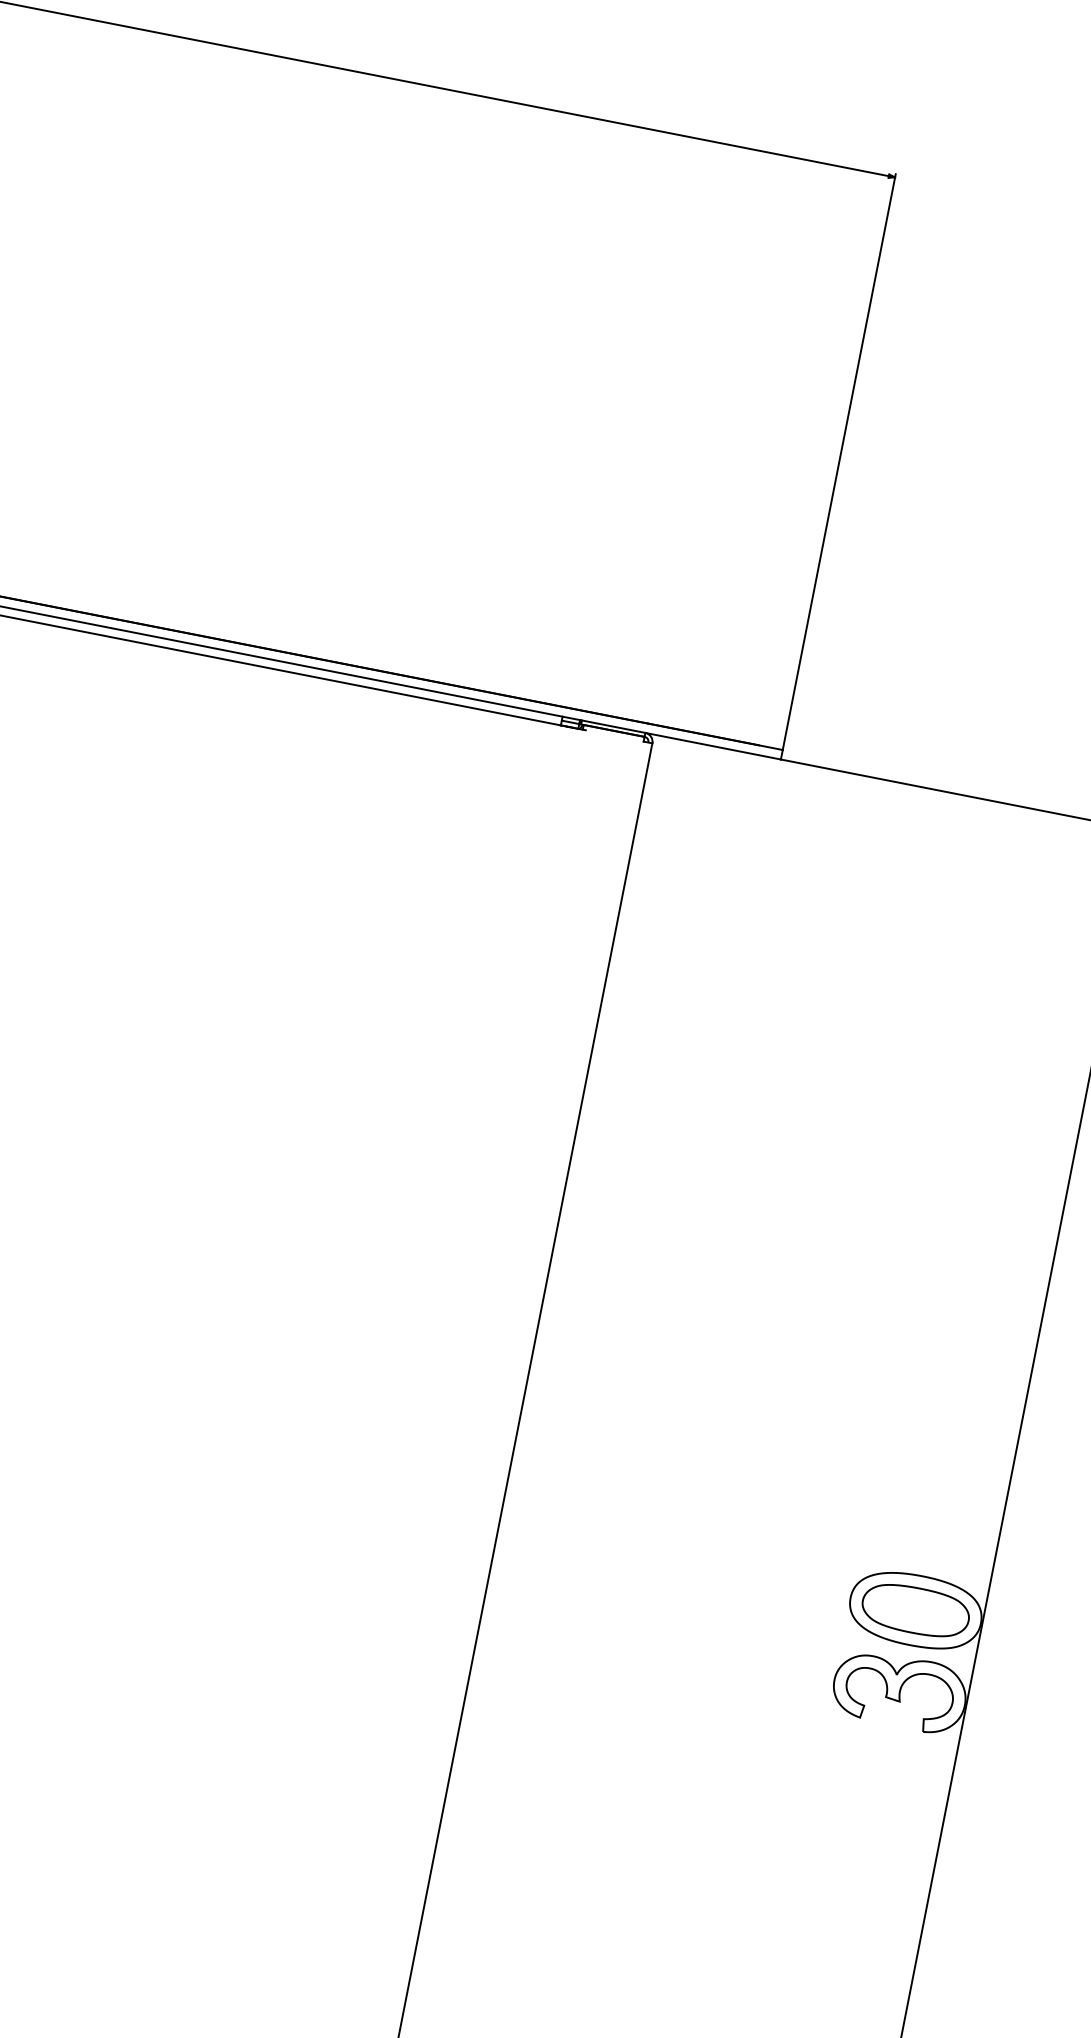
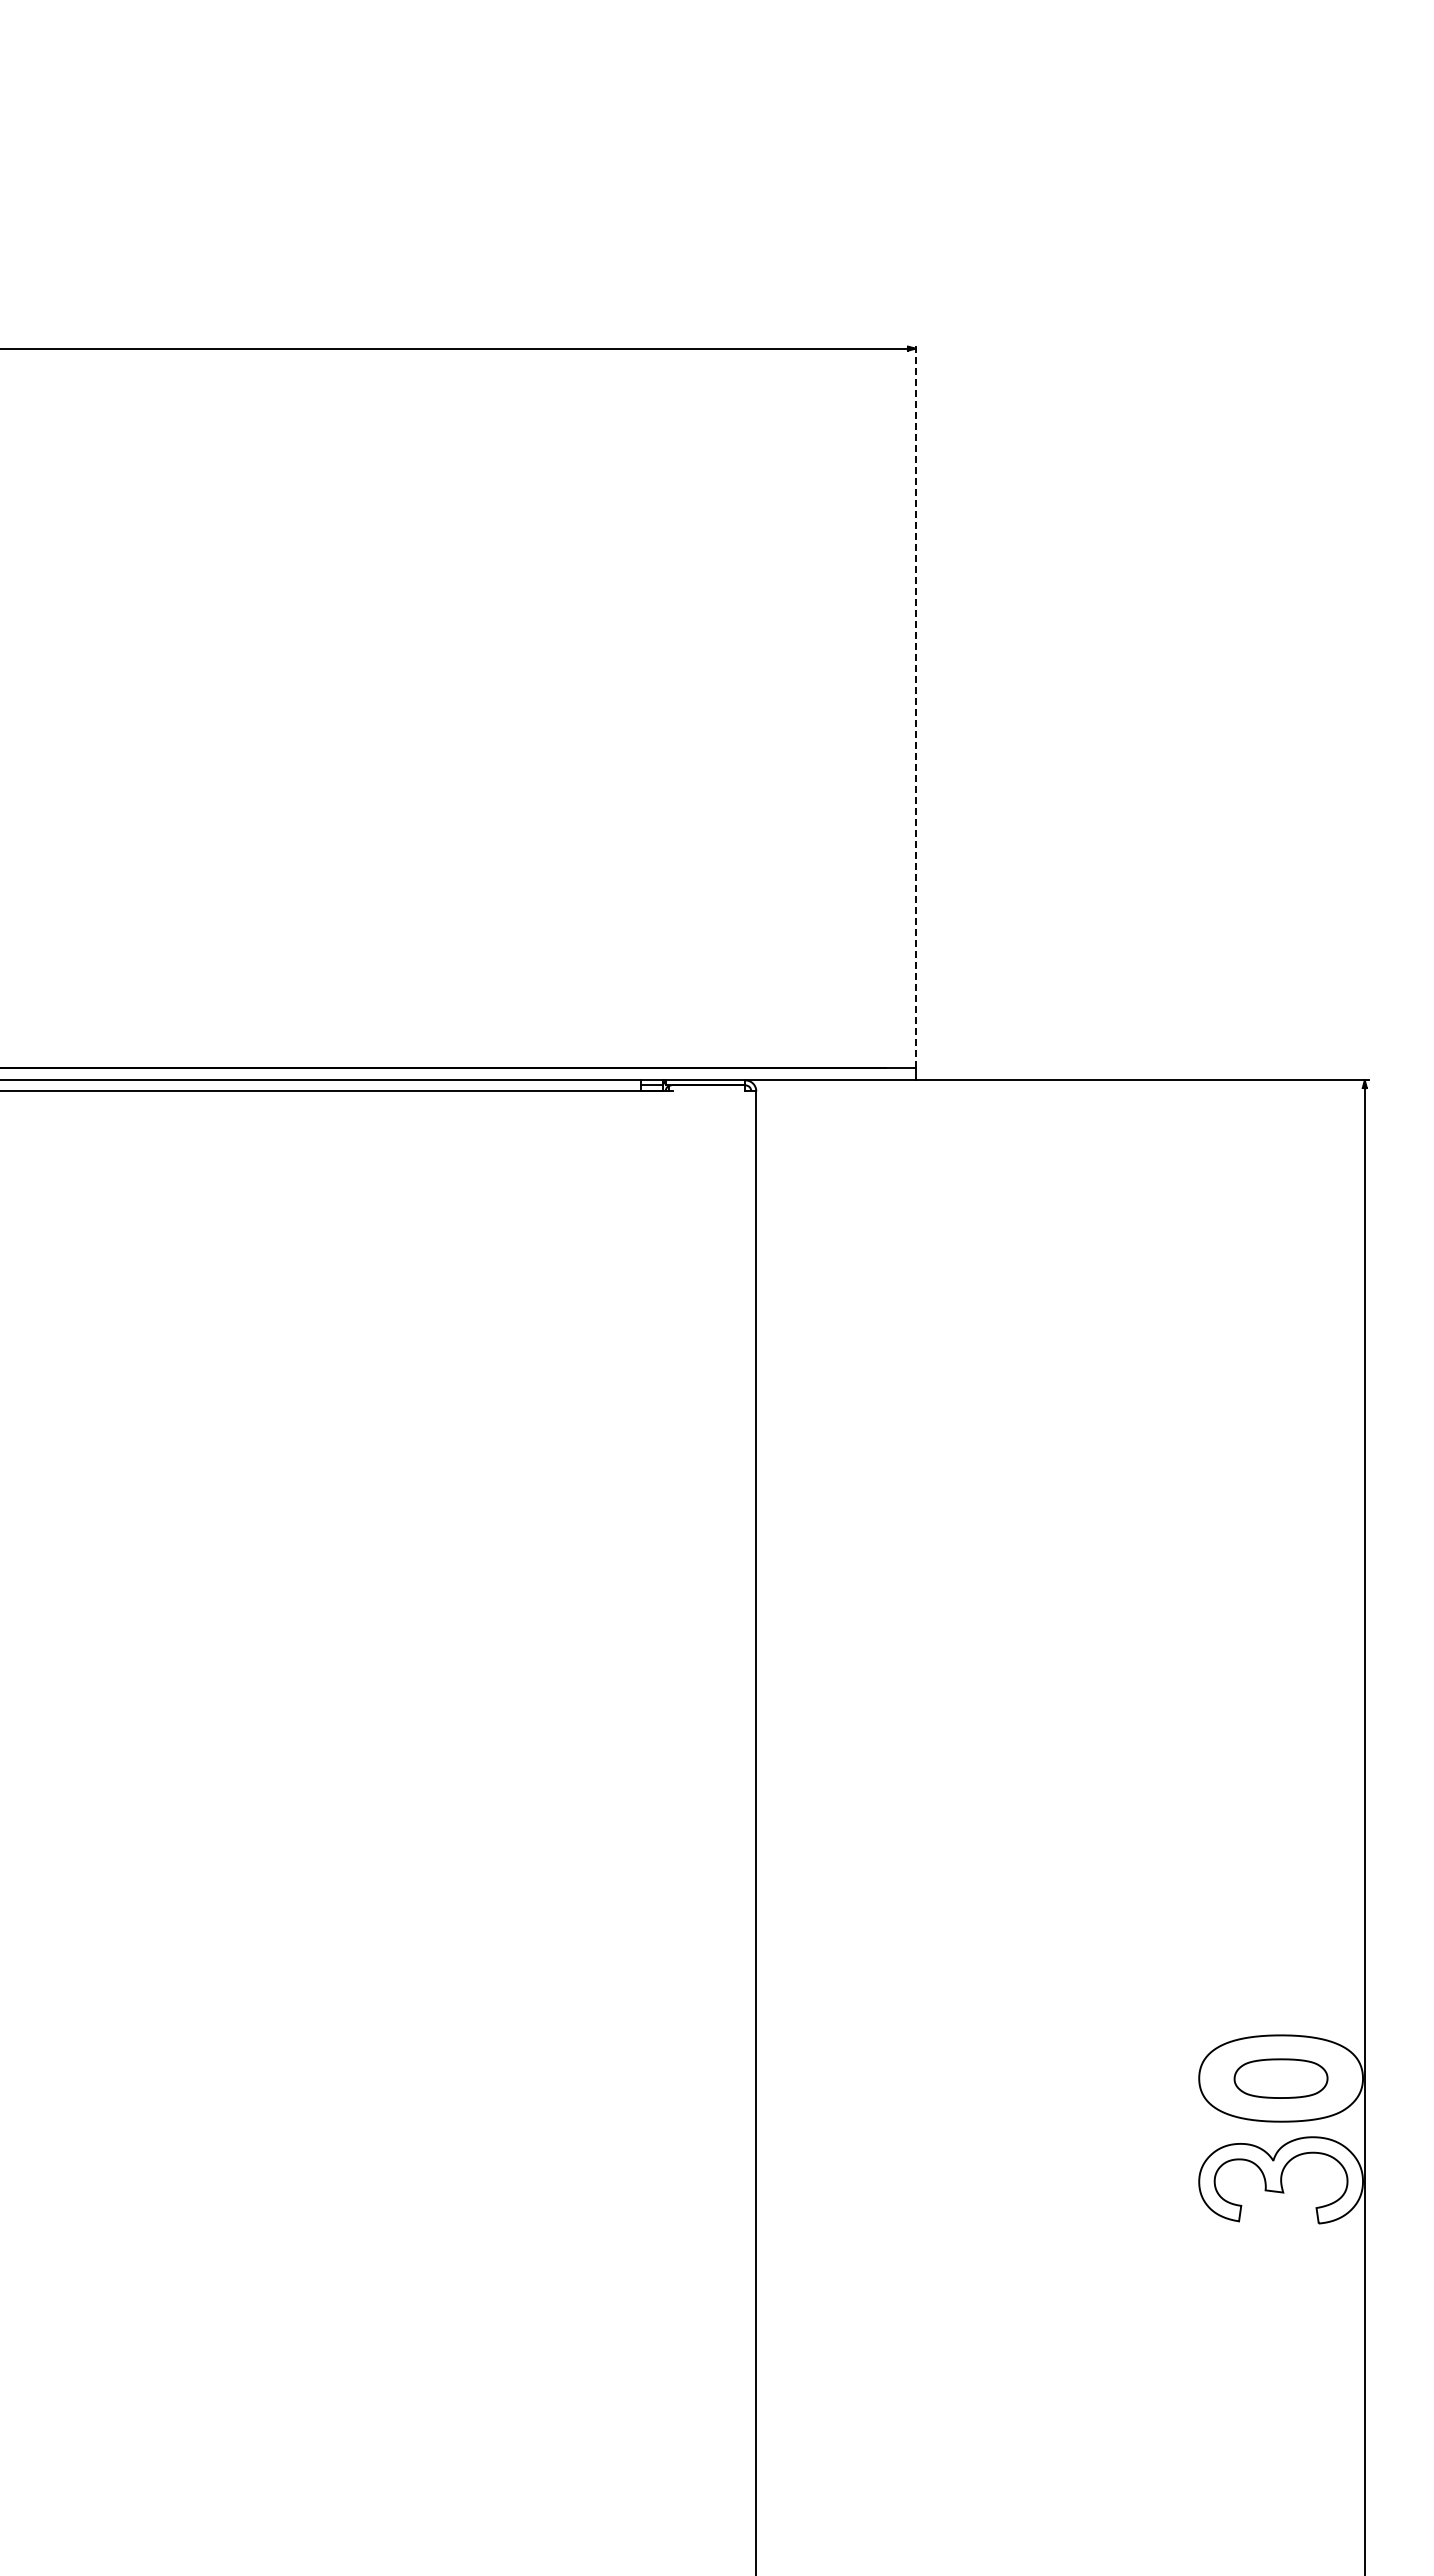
line: (839, 462) -> (915, 706), solid -> dashed
part: (915, 1610) -> (1280, 2078), size x0.7

